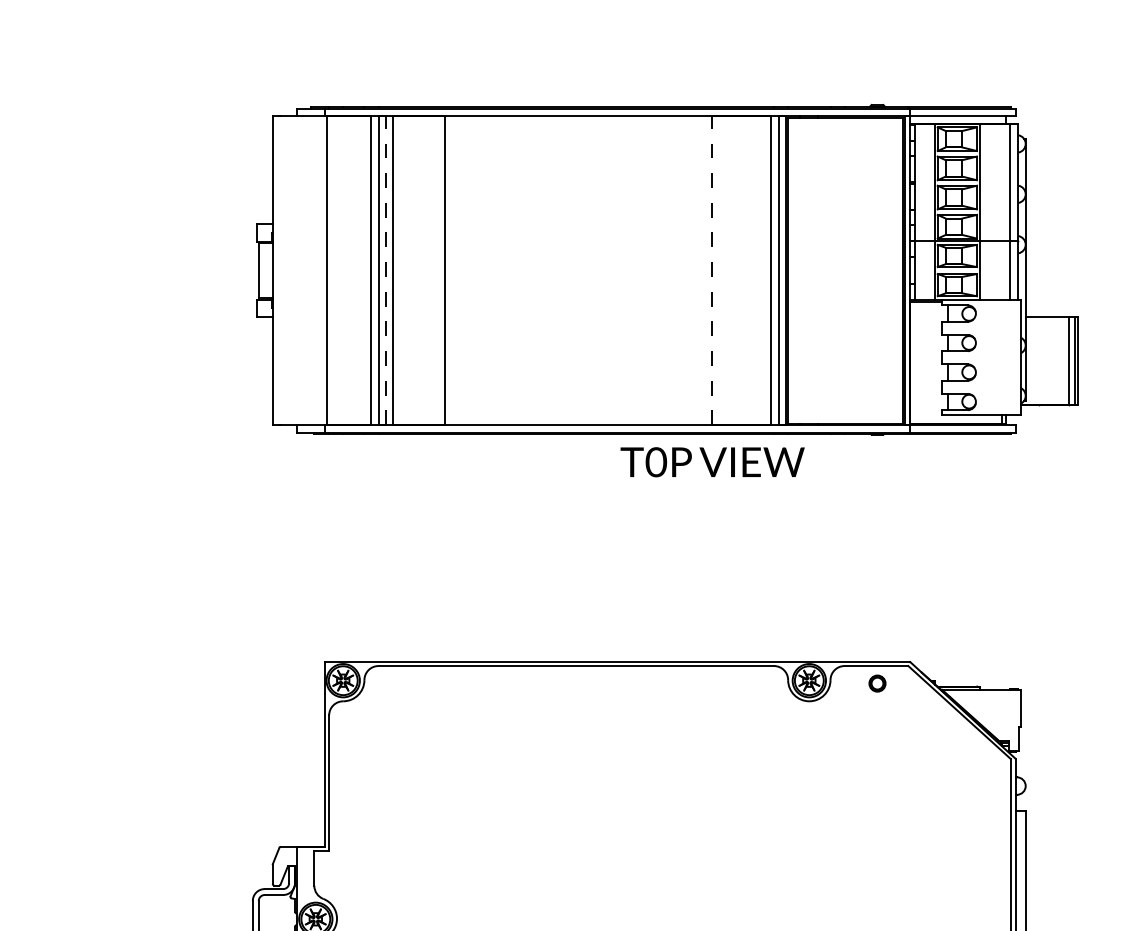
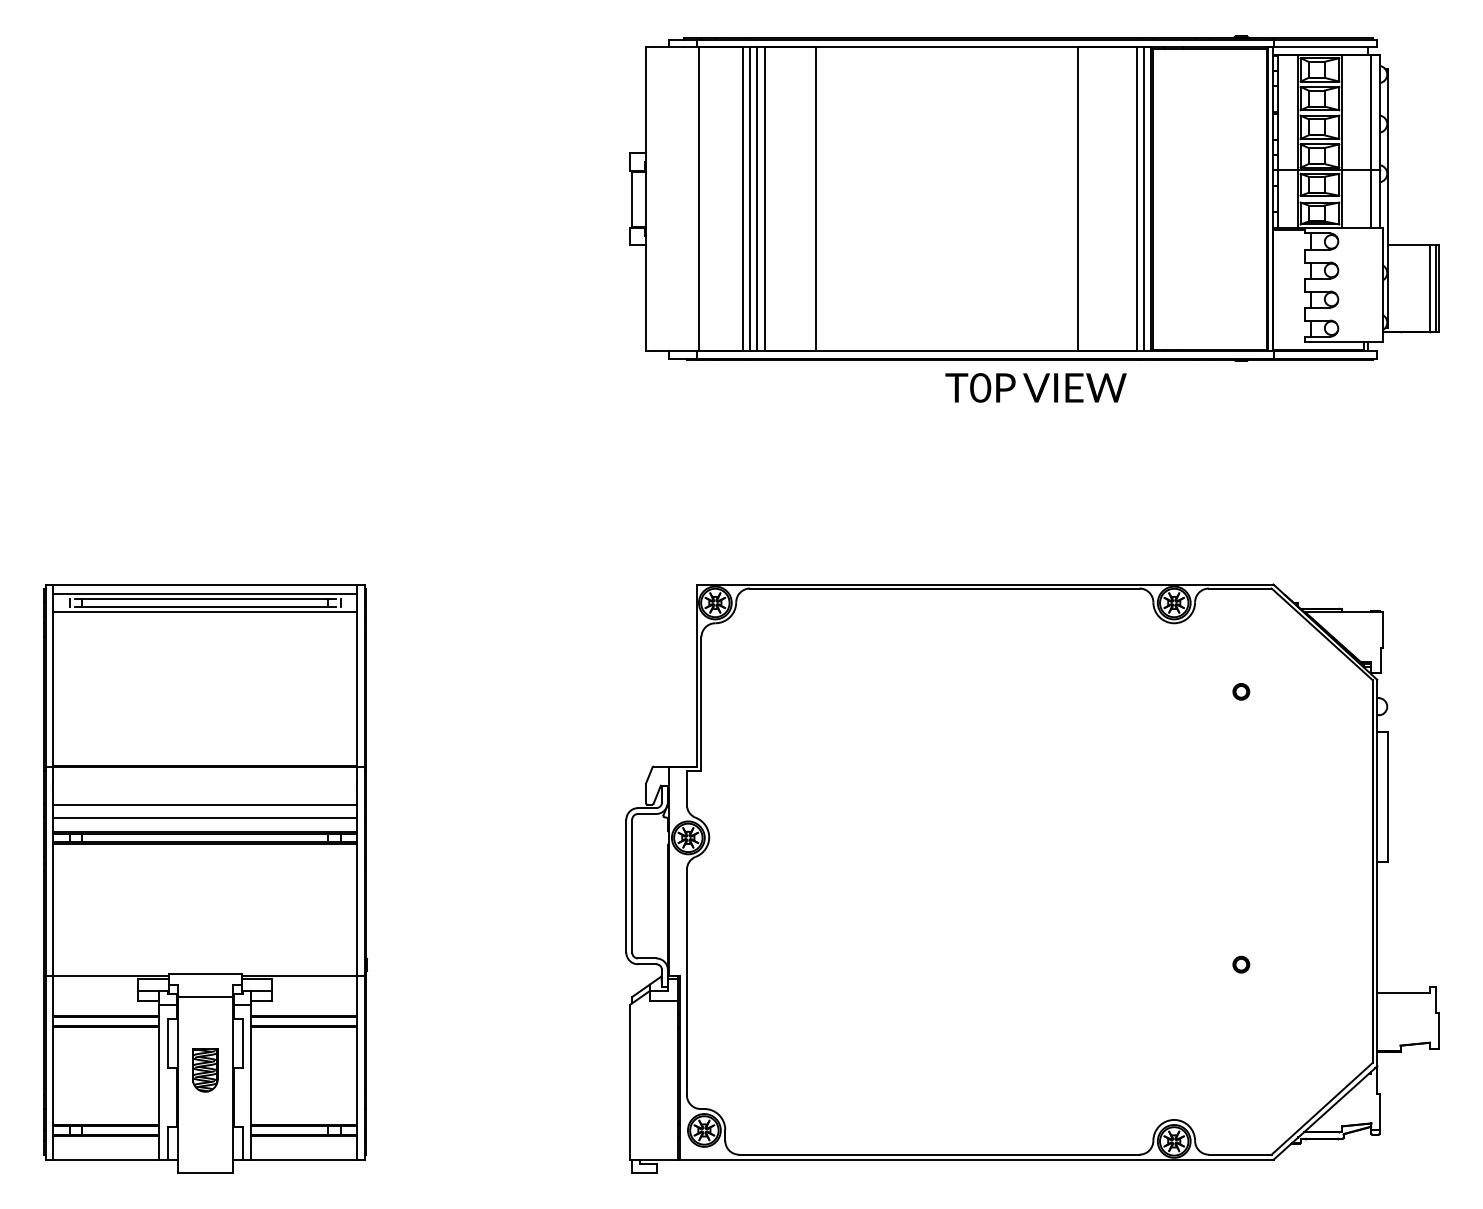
line: (386, 269) -> (757, 198), dashed -> solid
line: (712, 269) -> (1078, 198), dashed -> solid
text: (712, 461) -> (1035, 387), moved
part: (877, 683) -> (1241, 691), moved

